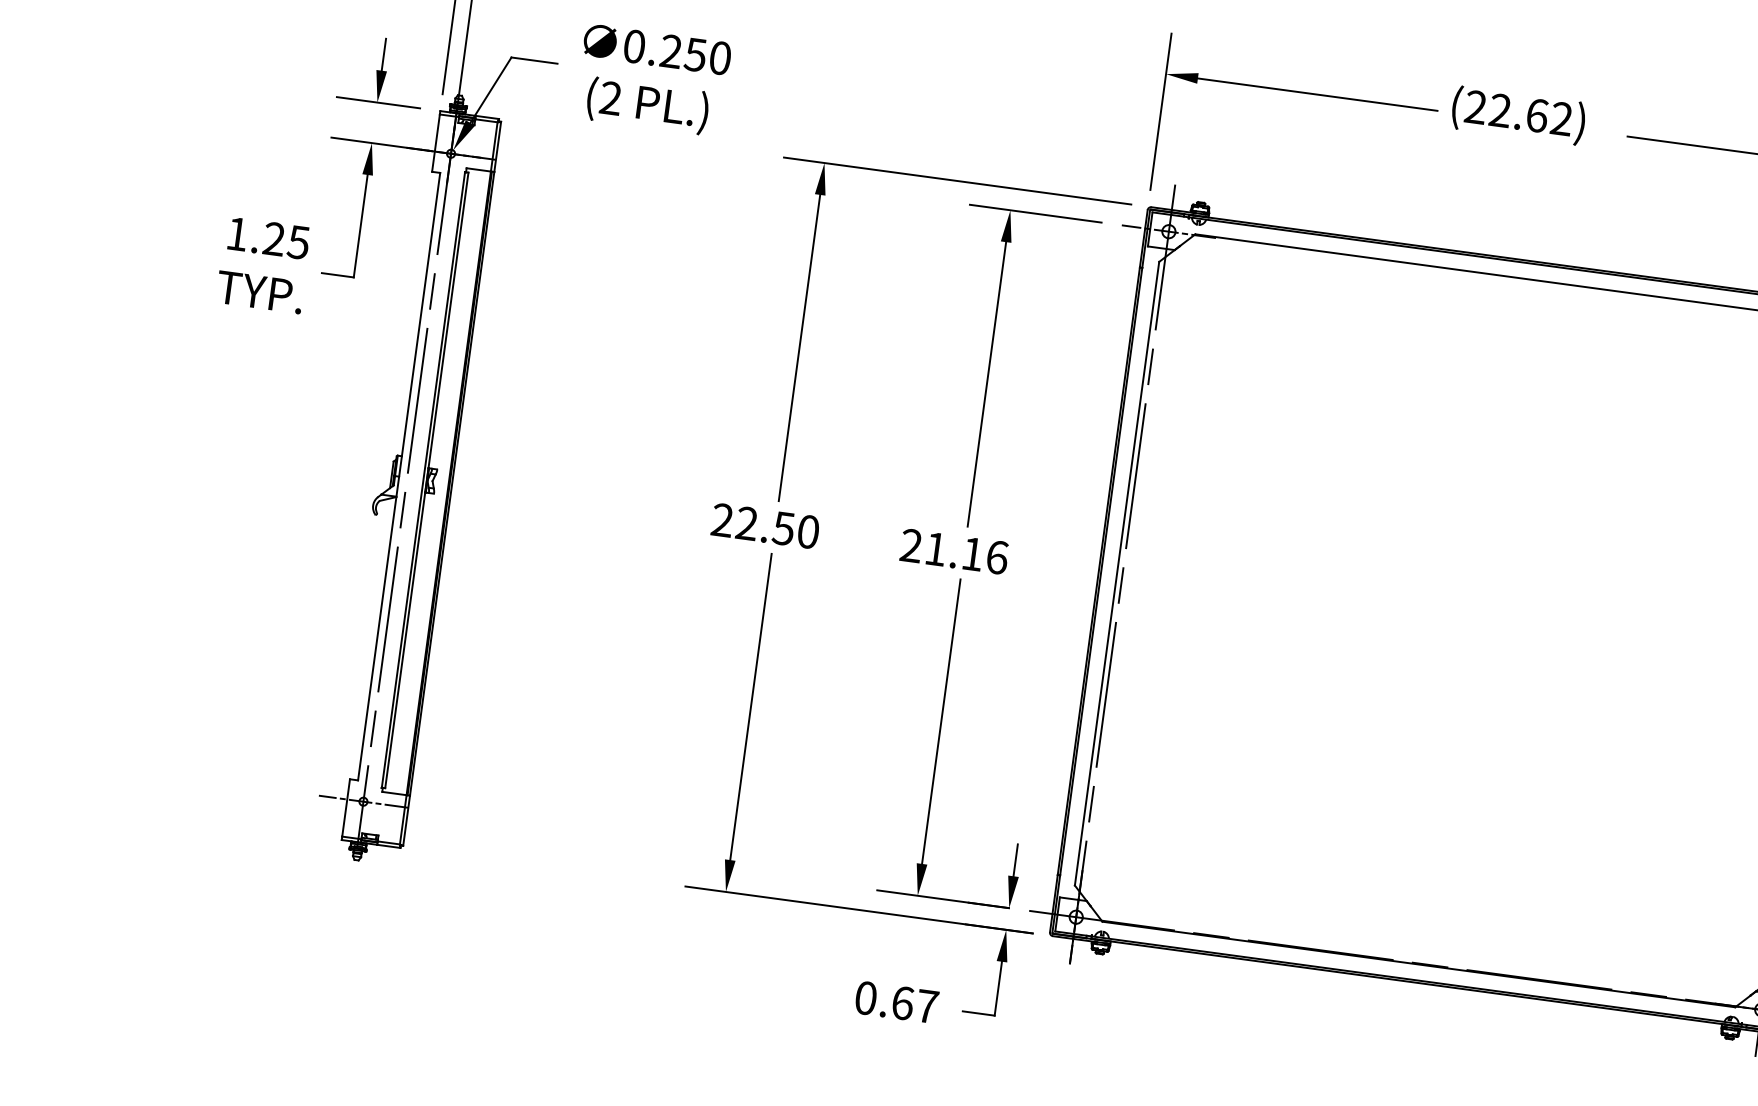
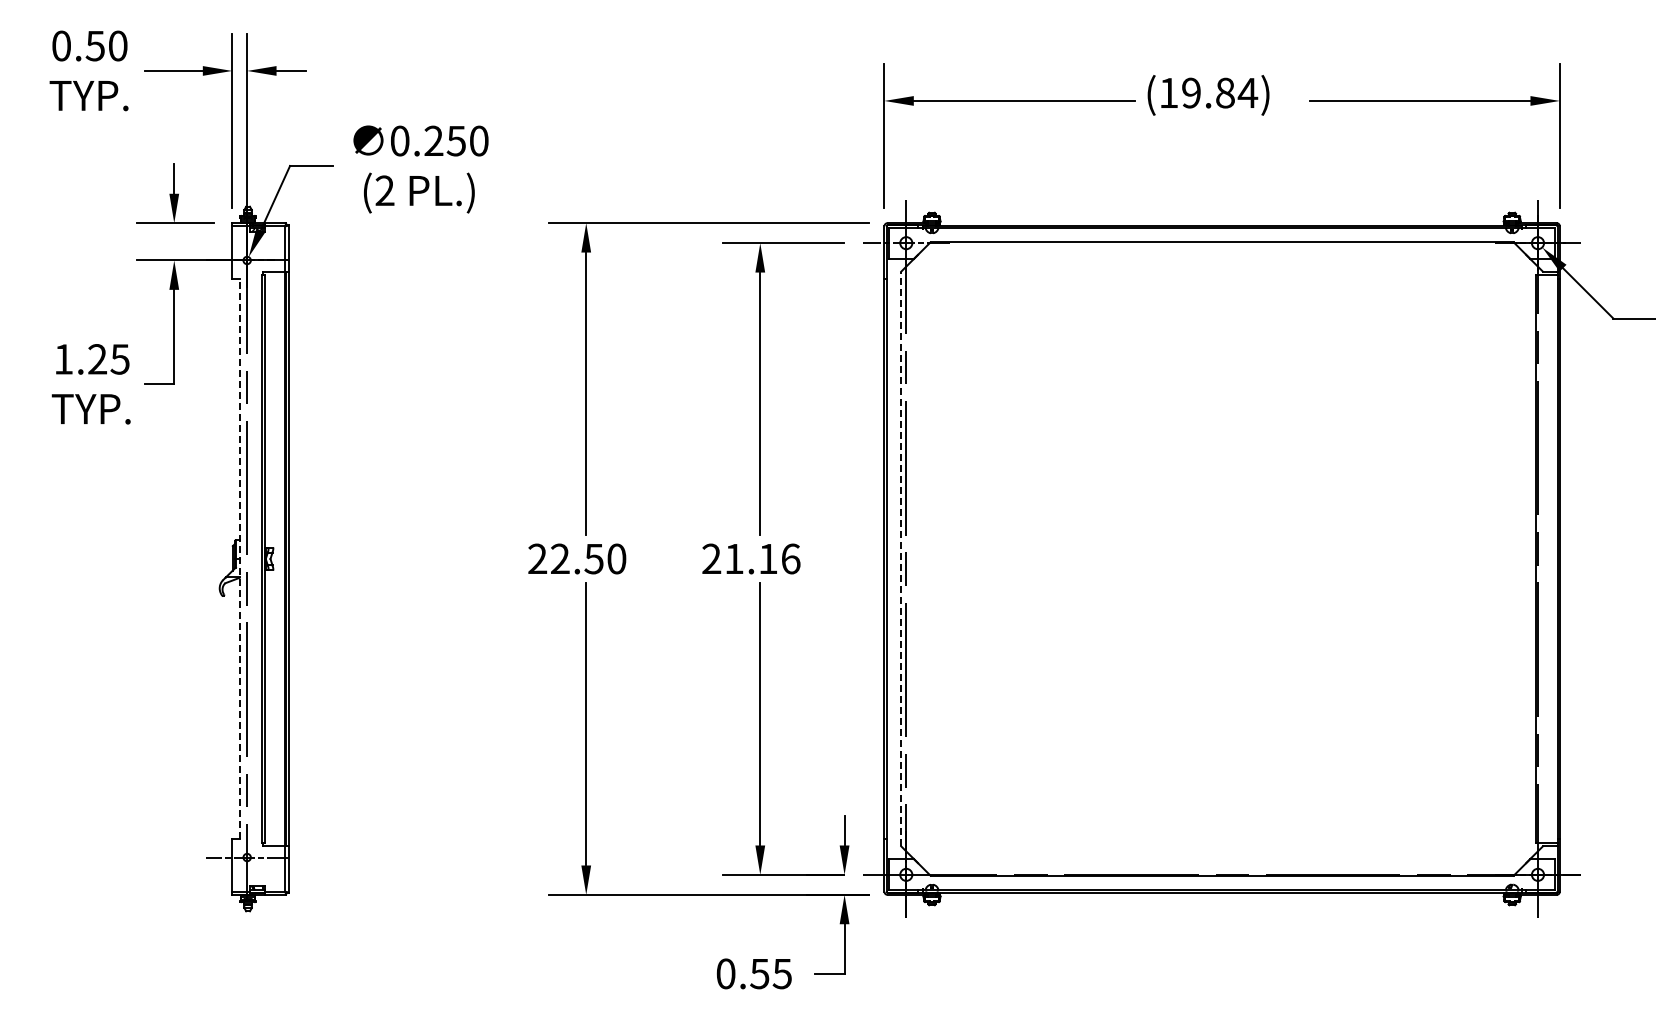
text: (1518, 112) -> (1208, 92), (22.62) -> (19.84)
line: (398, 477) -> (239, 559), solid -> dashed
line: (1117, 573) -> (901, 558), solid -> dashed
text: (914, 1004) -> (770, 973), 0.67 -> 0.55

